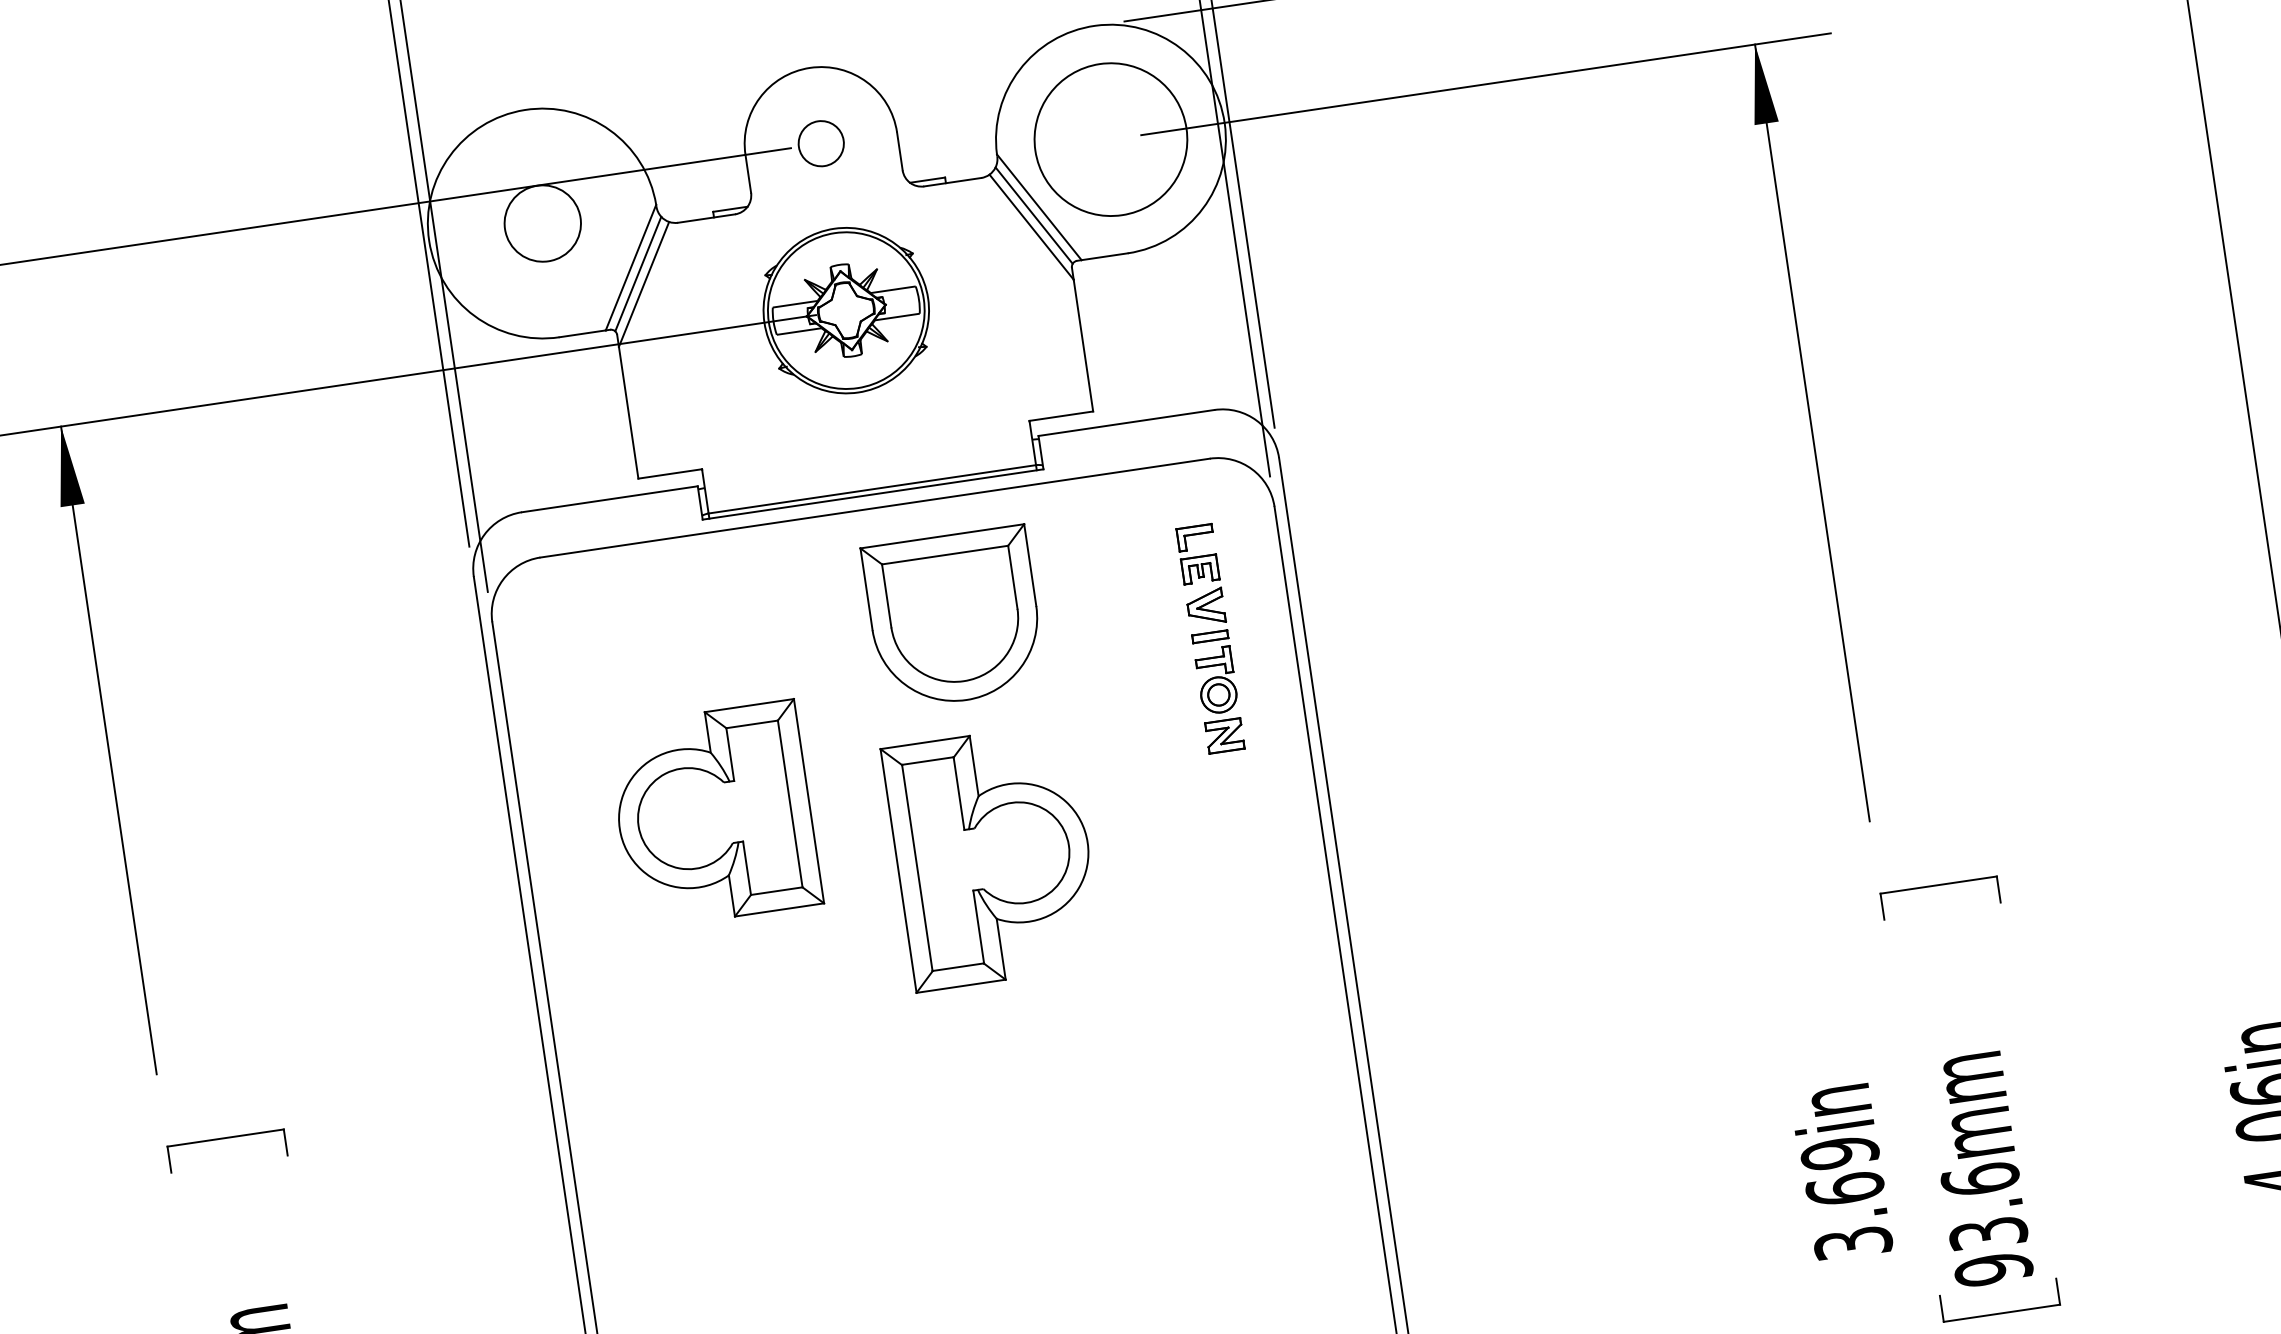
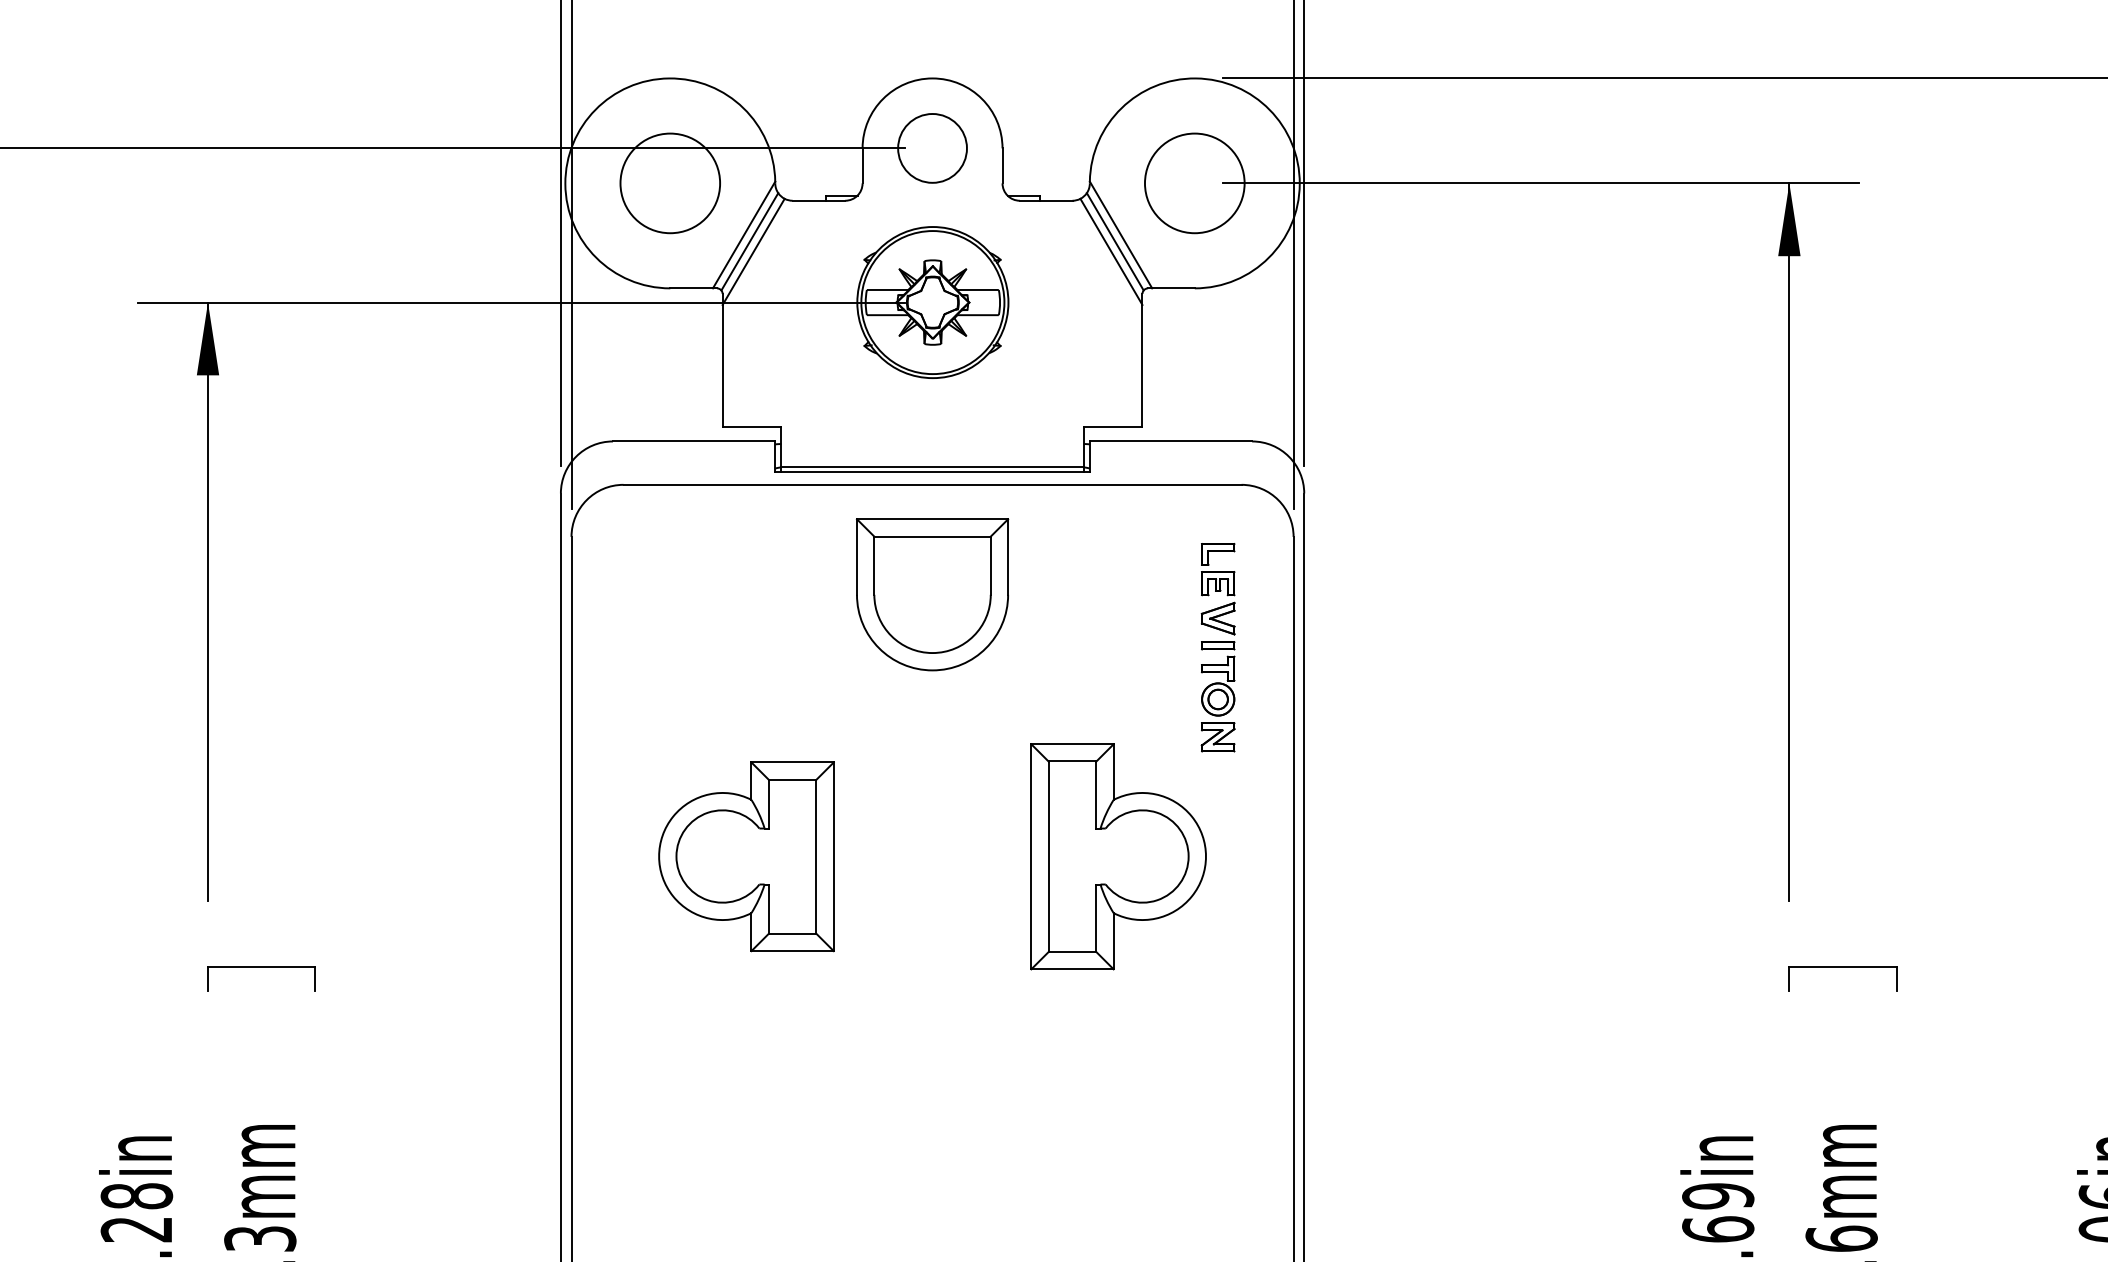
circle: (1110, 139) -> (1194, 183), size x0.71
circle: (821, 143) -> (932, 148), size x1.67
circle: (543, 223) -> (670, 183), size x1.43
part: (954, 617) -> (932, 594), moved
part: (714, 814) -> (746, 856), moved
part: (992, 856) -> (1118, 856), moved

